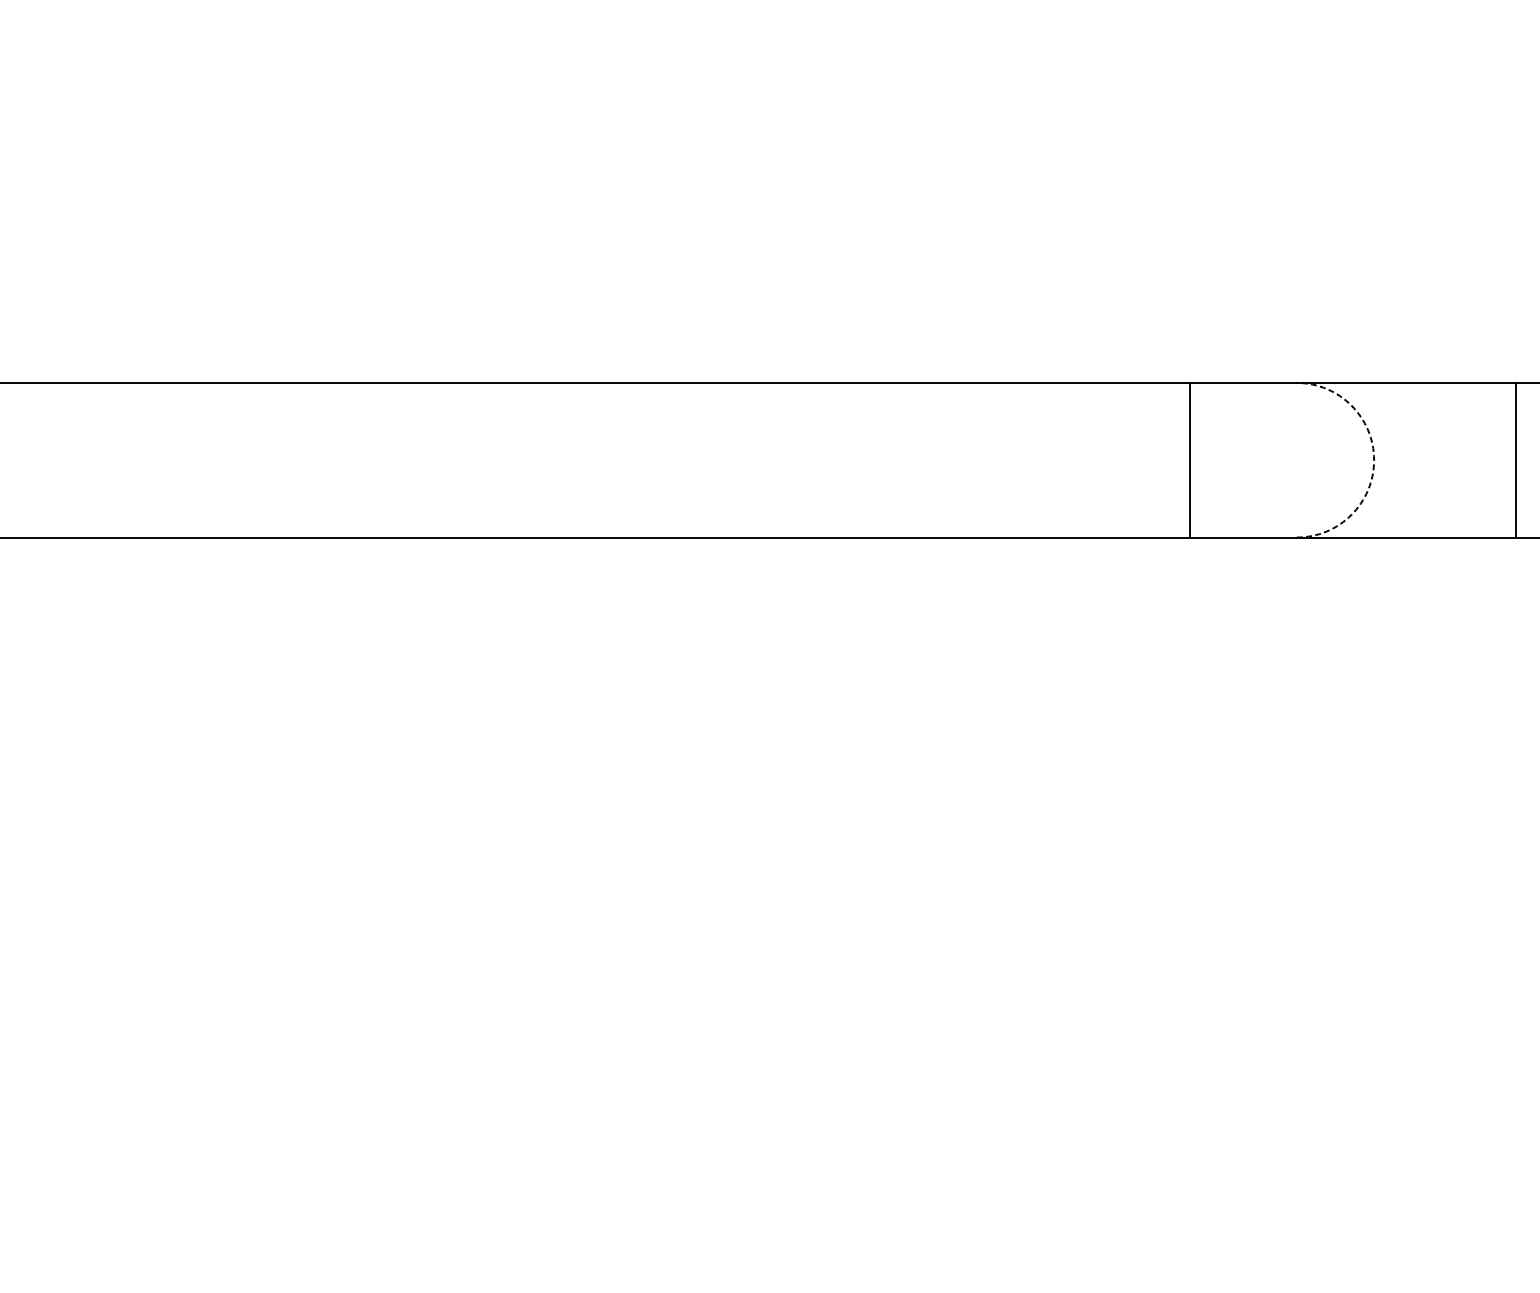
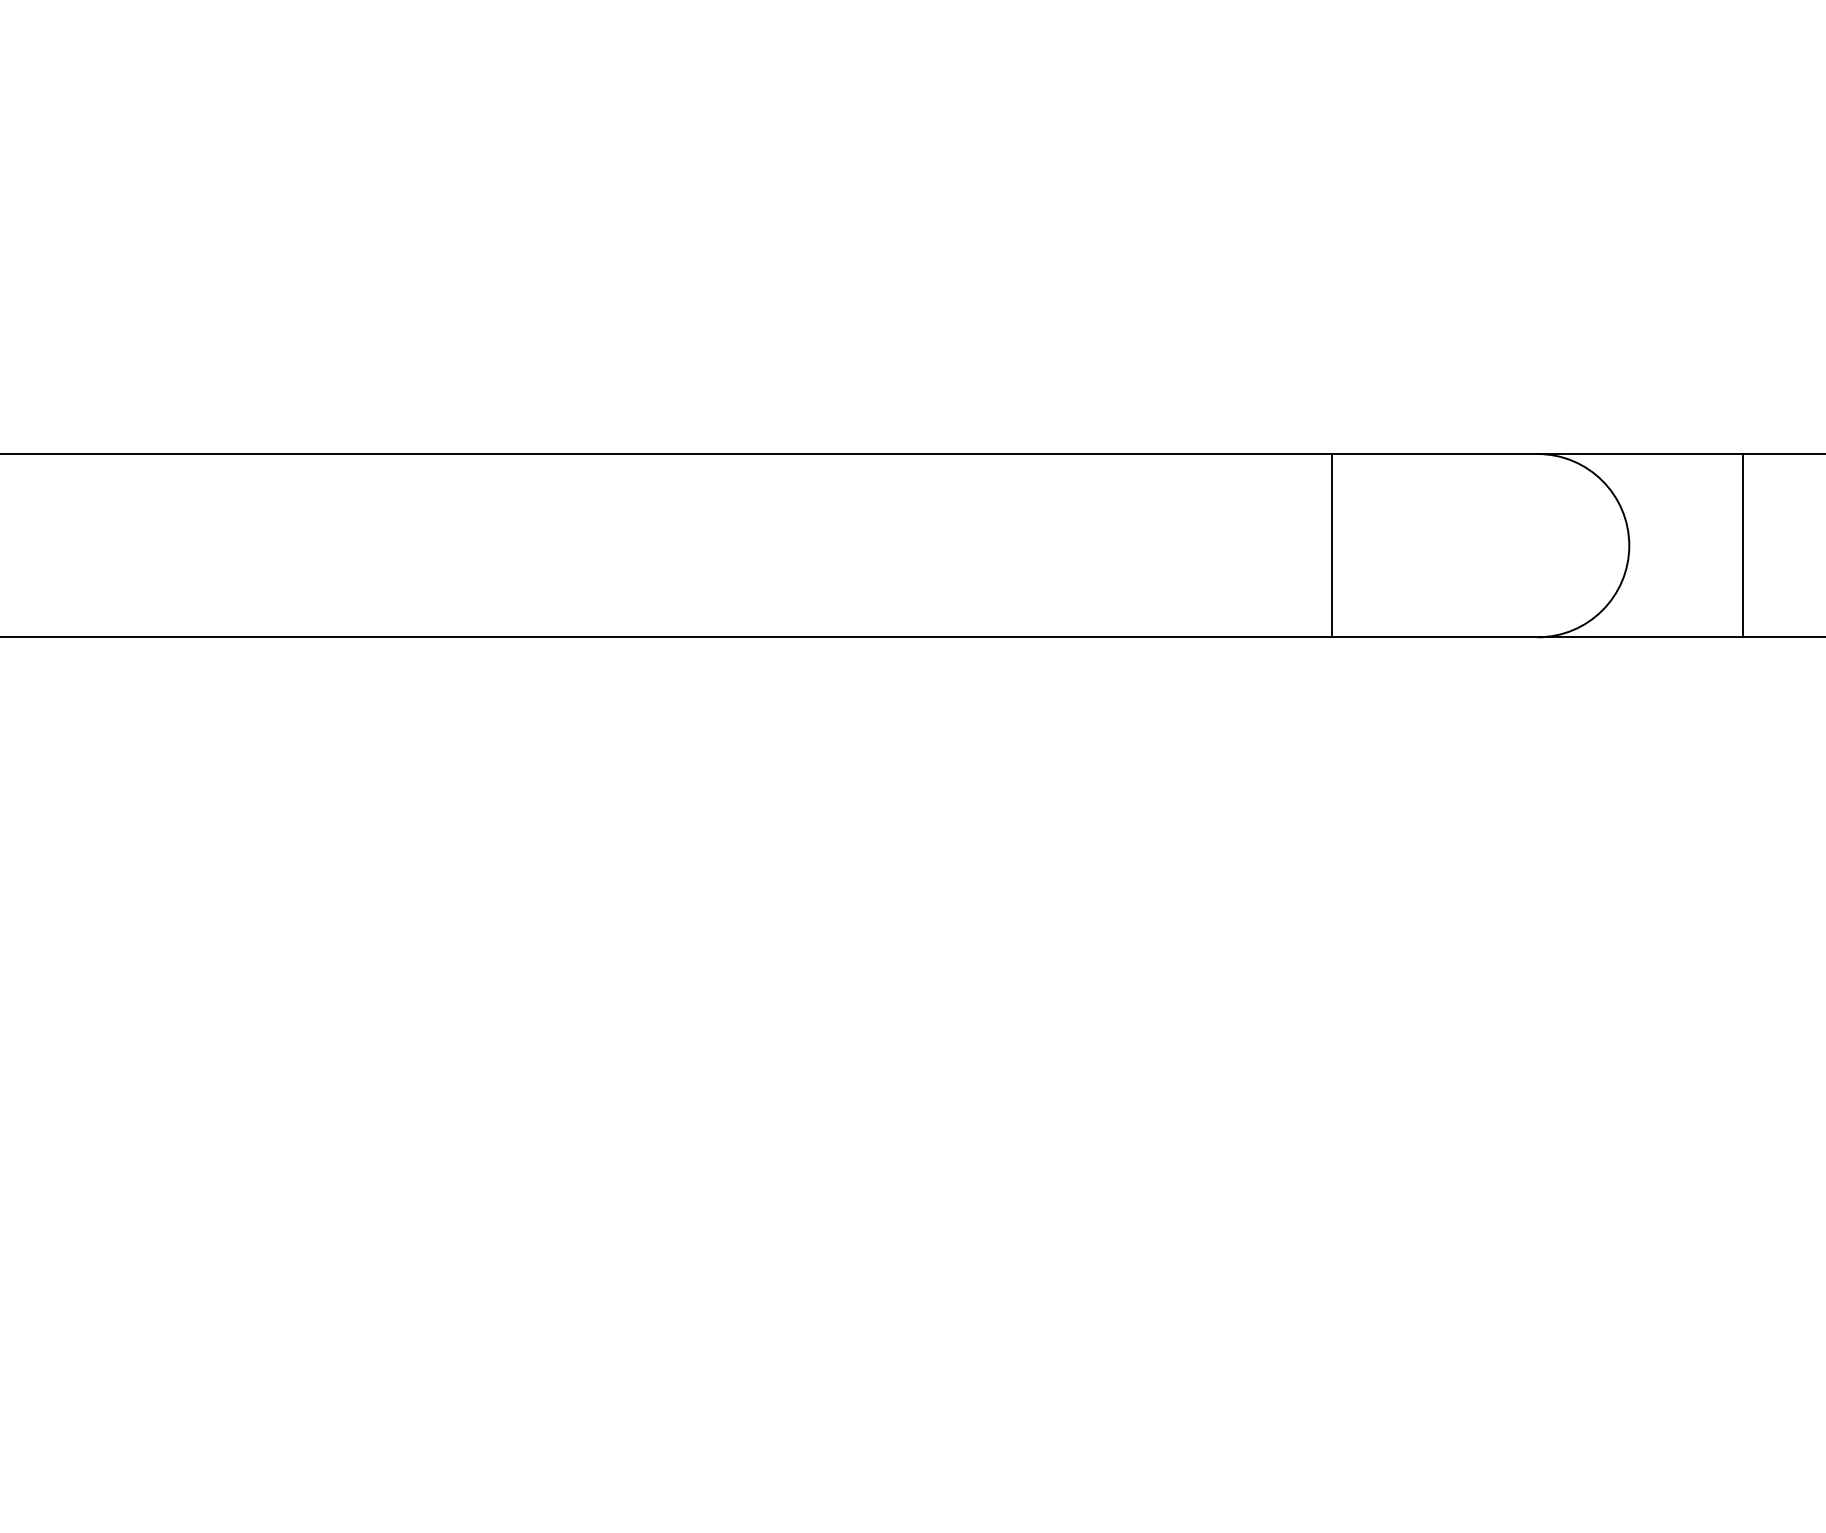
line: (1190, 460) -> (1332, 545), moved
arc: (1374, 460) -> (1629, 545), dashed -> solid
line: (1516, 460) -> (1743, 545), moved

